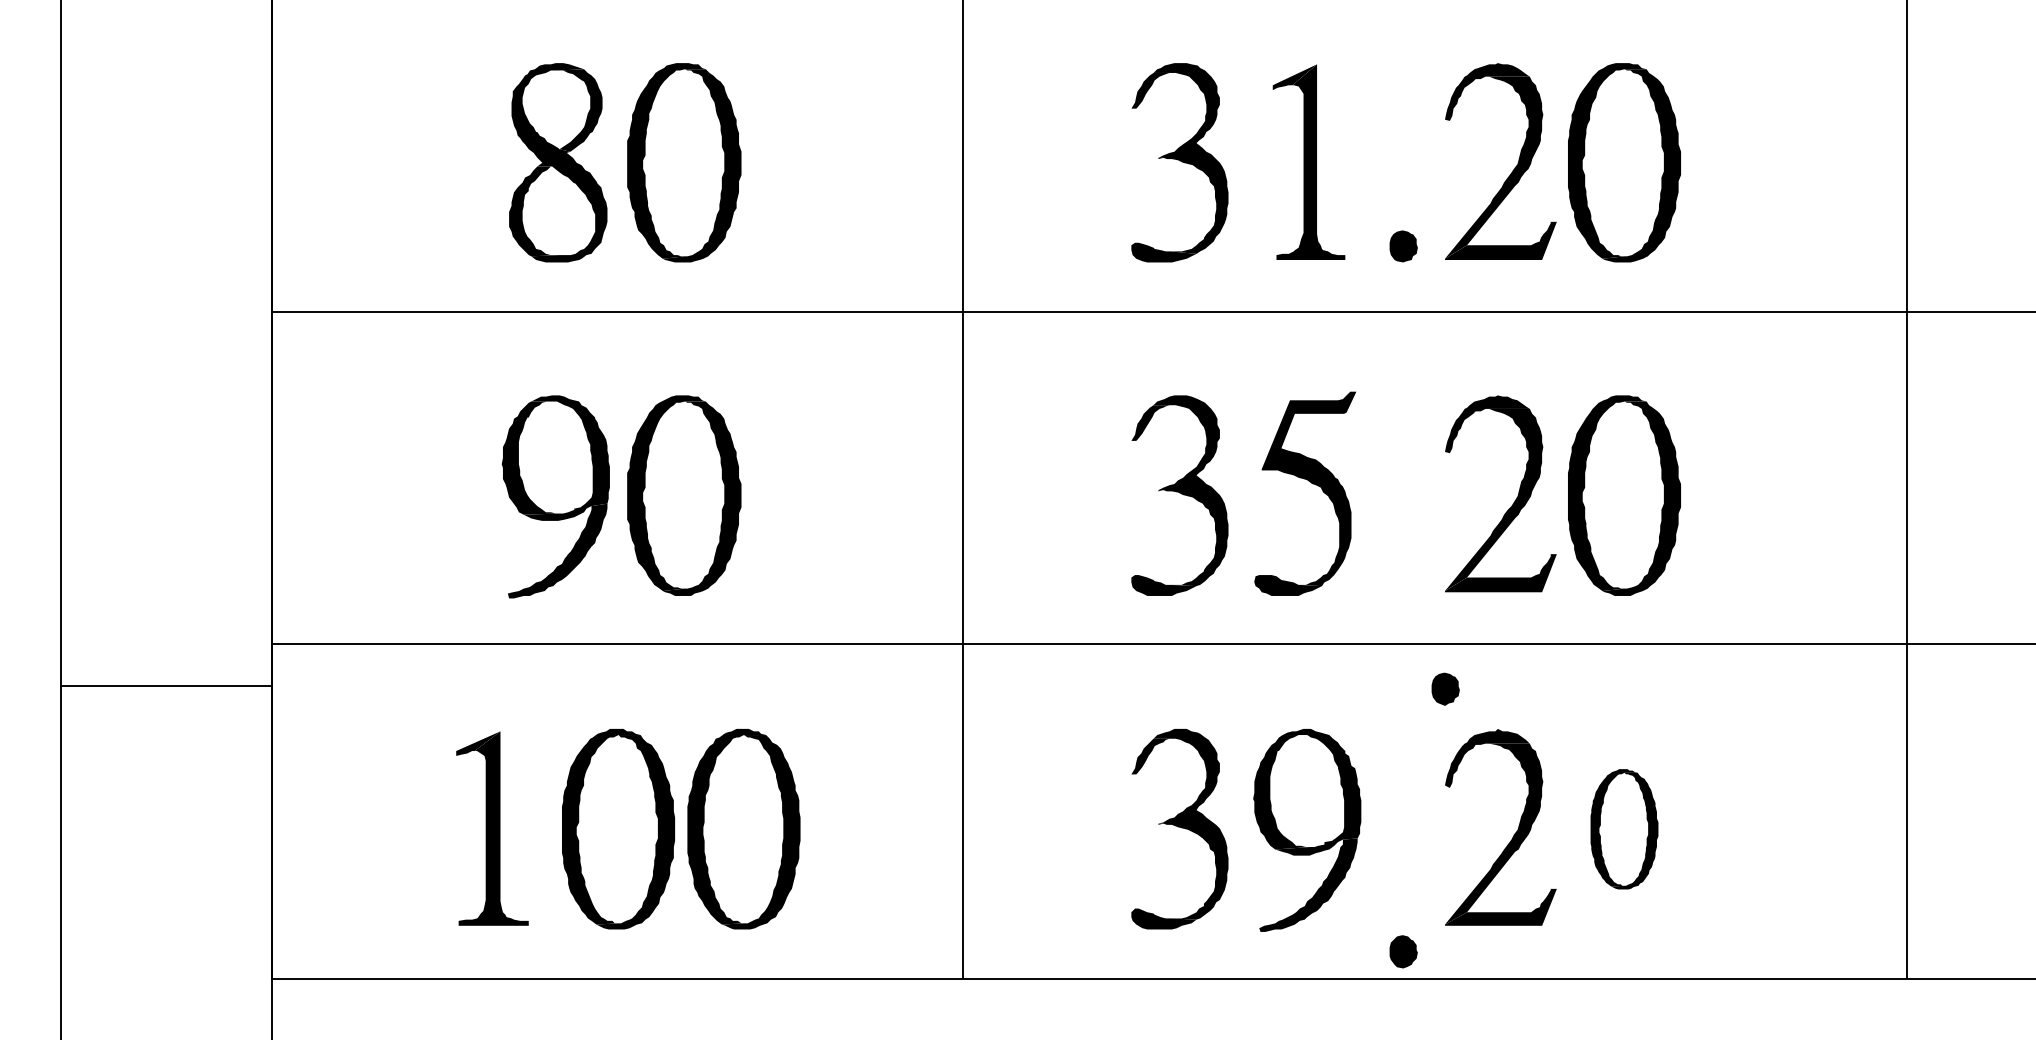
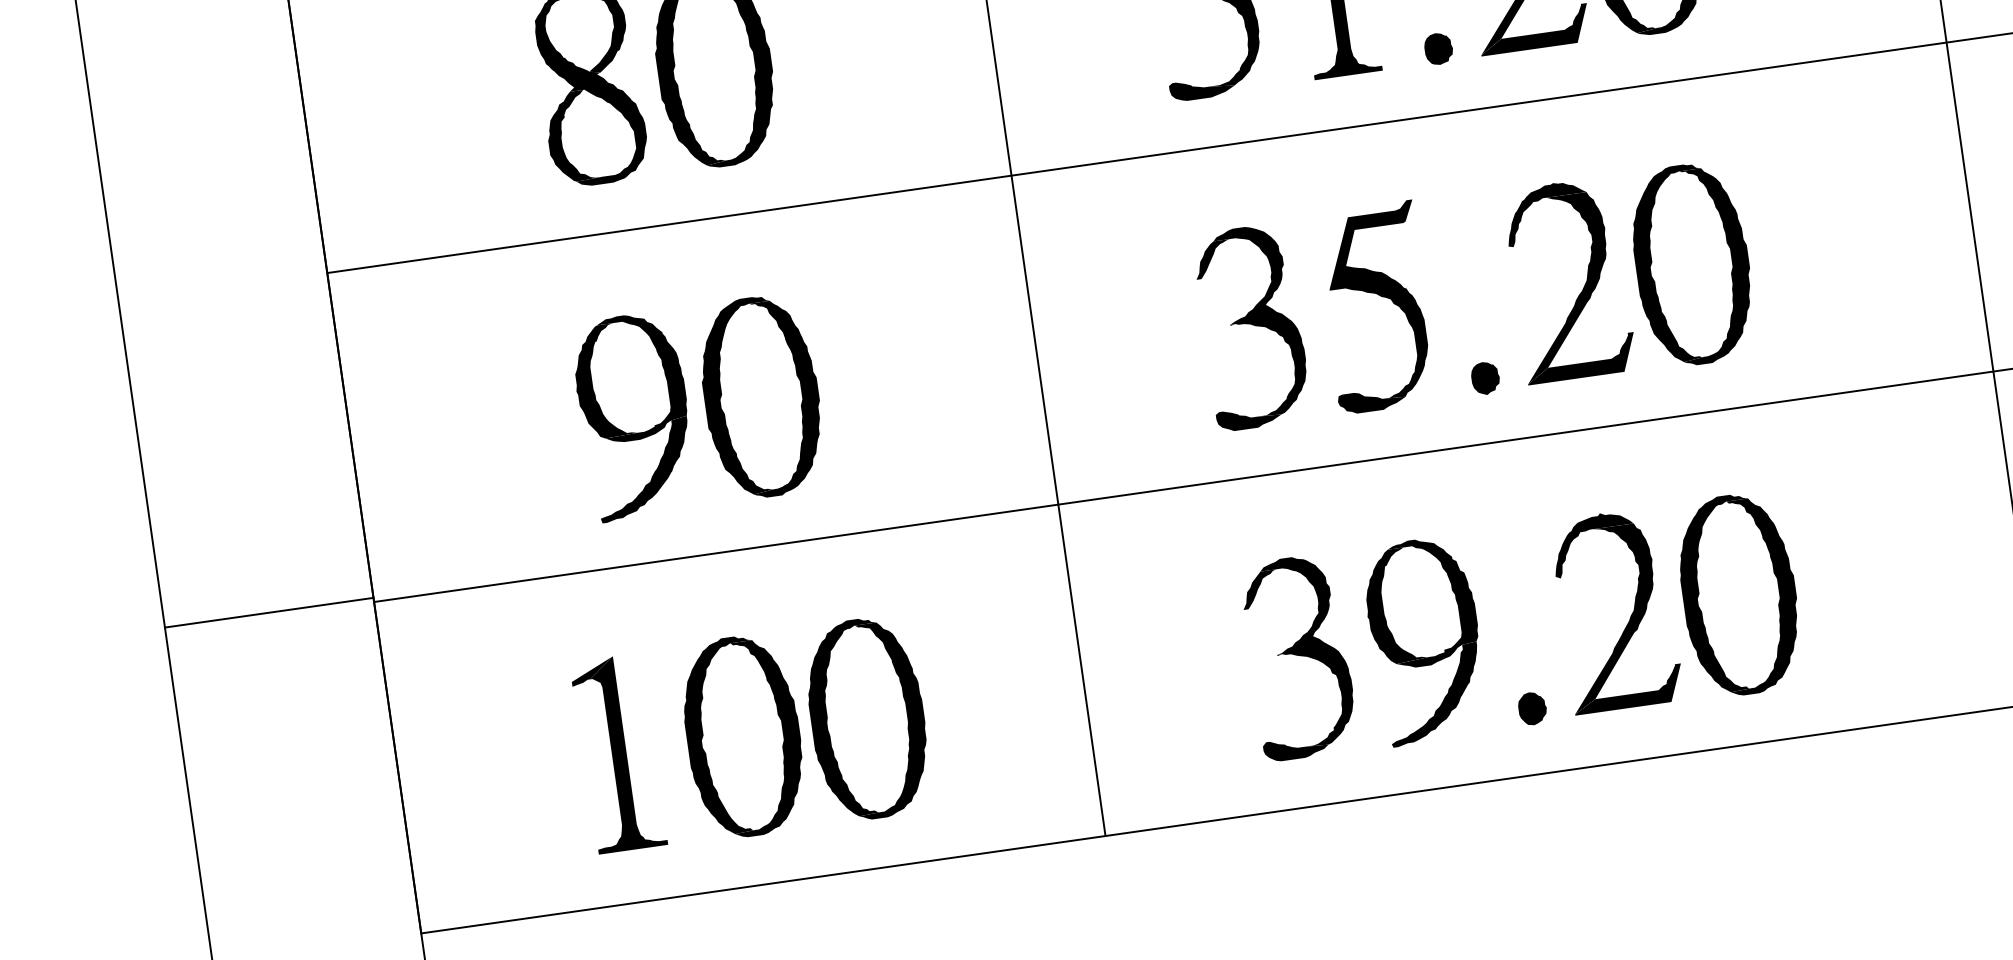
line: (166, 685) -> (269, 612), moved
part: (1445, 688) -> (1485, 377), moved
part: (1624, 829) -> (1739, 595), size x1.67
part: (1403, 951) -> (1532, 708), moved

